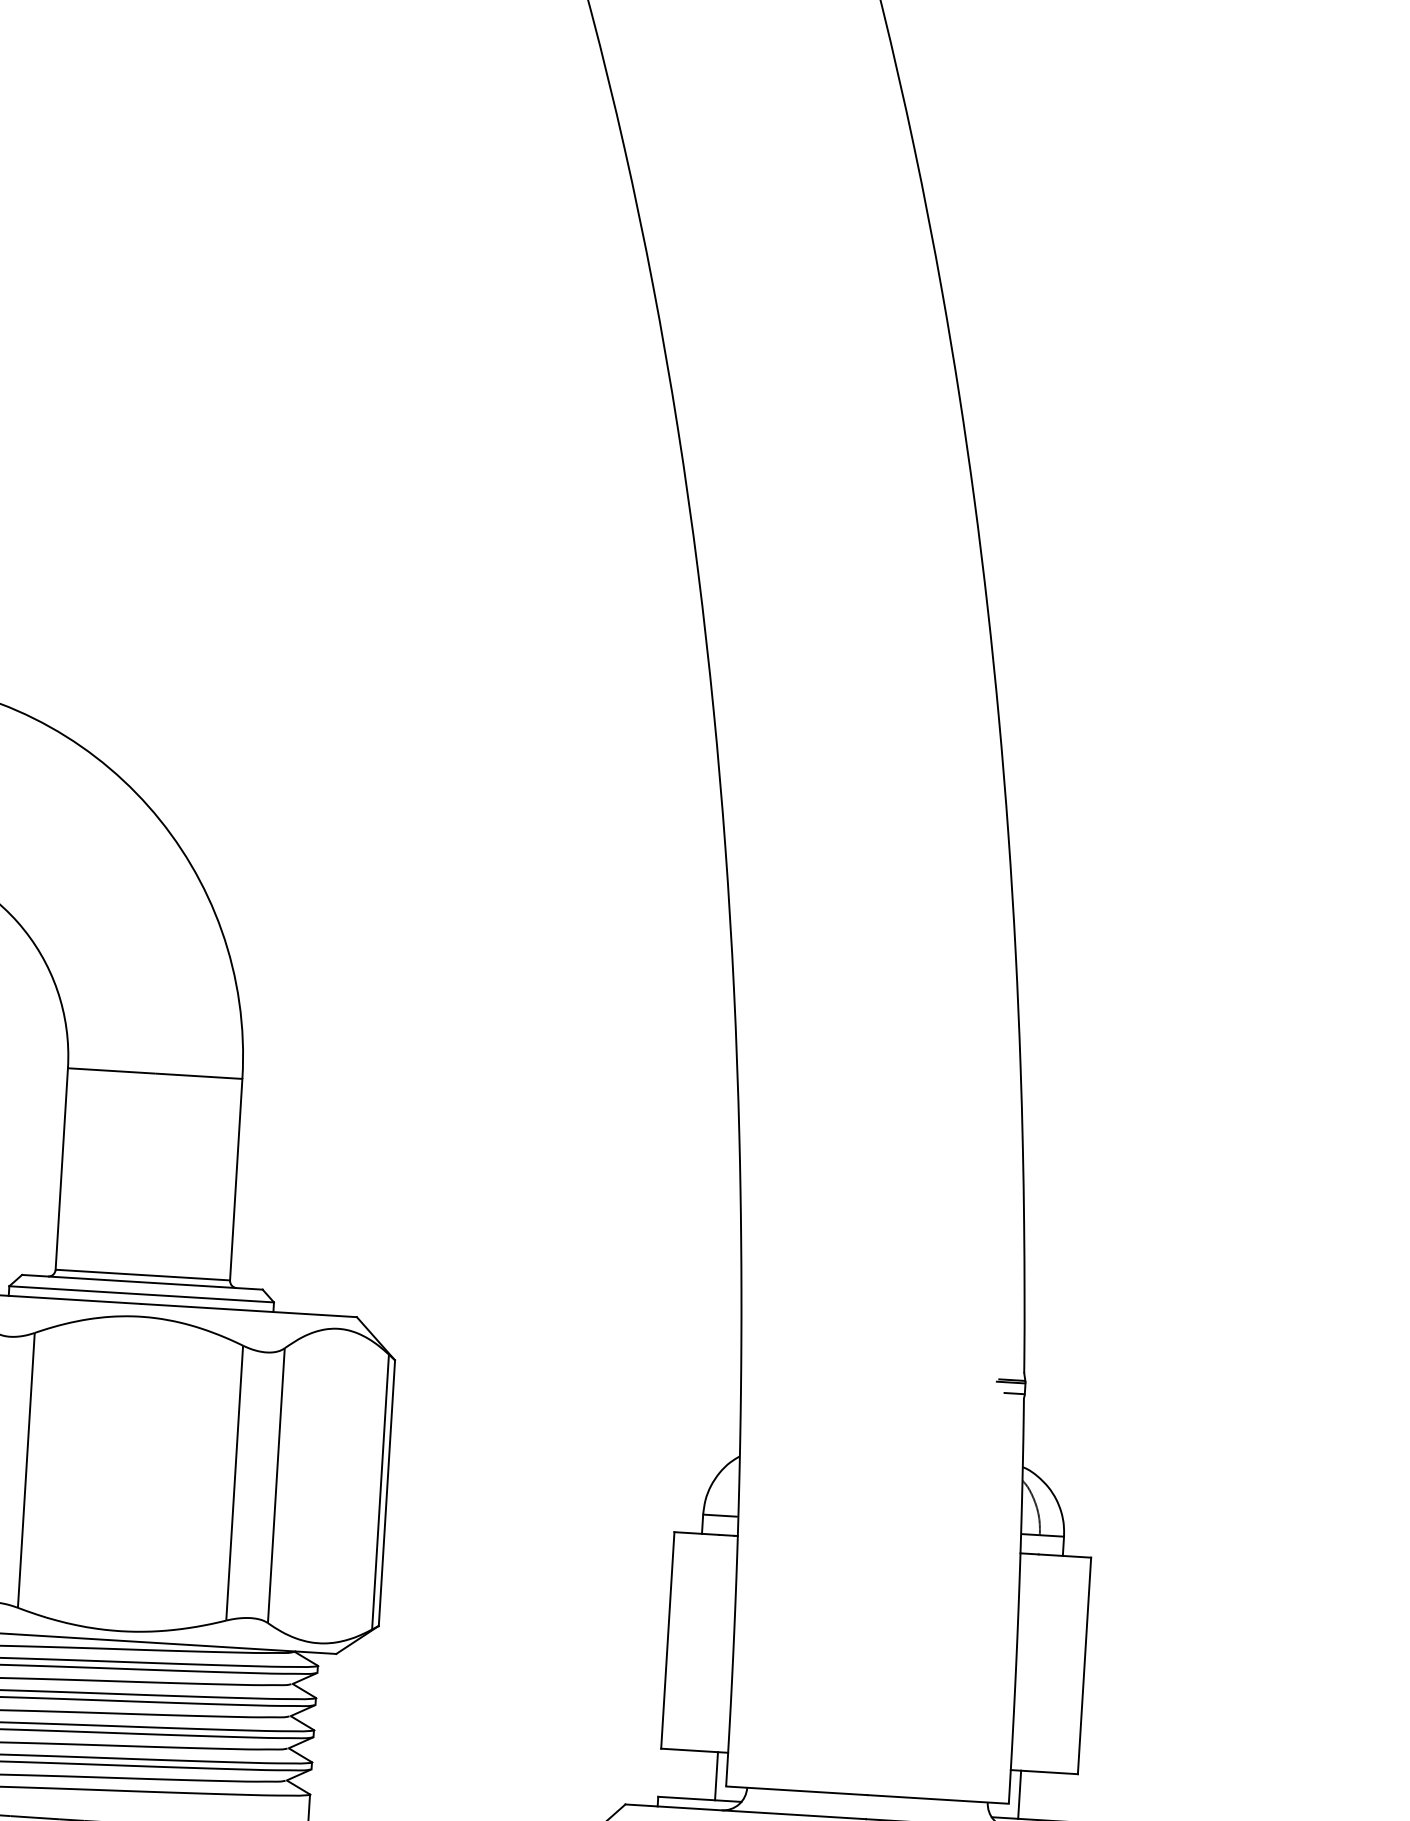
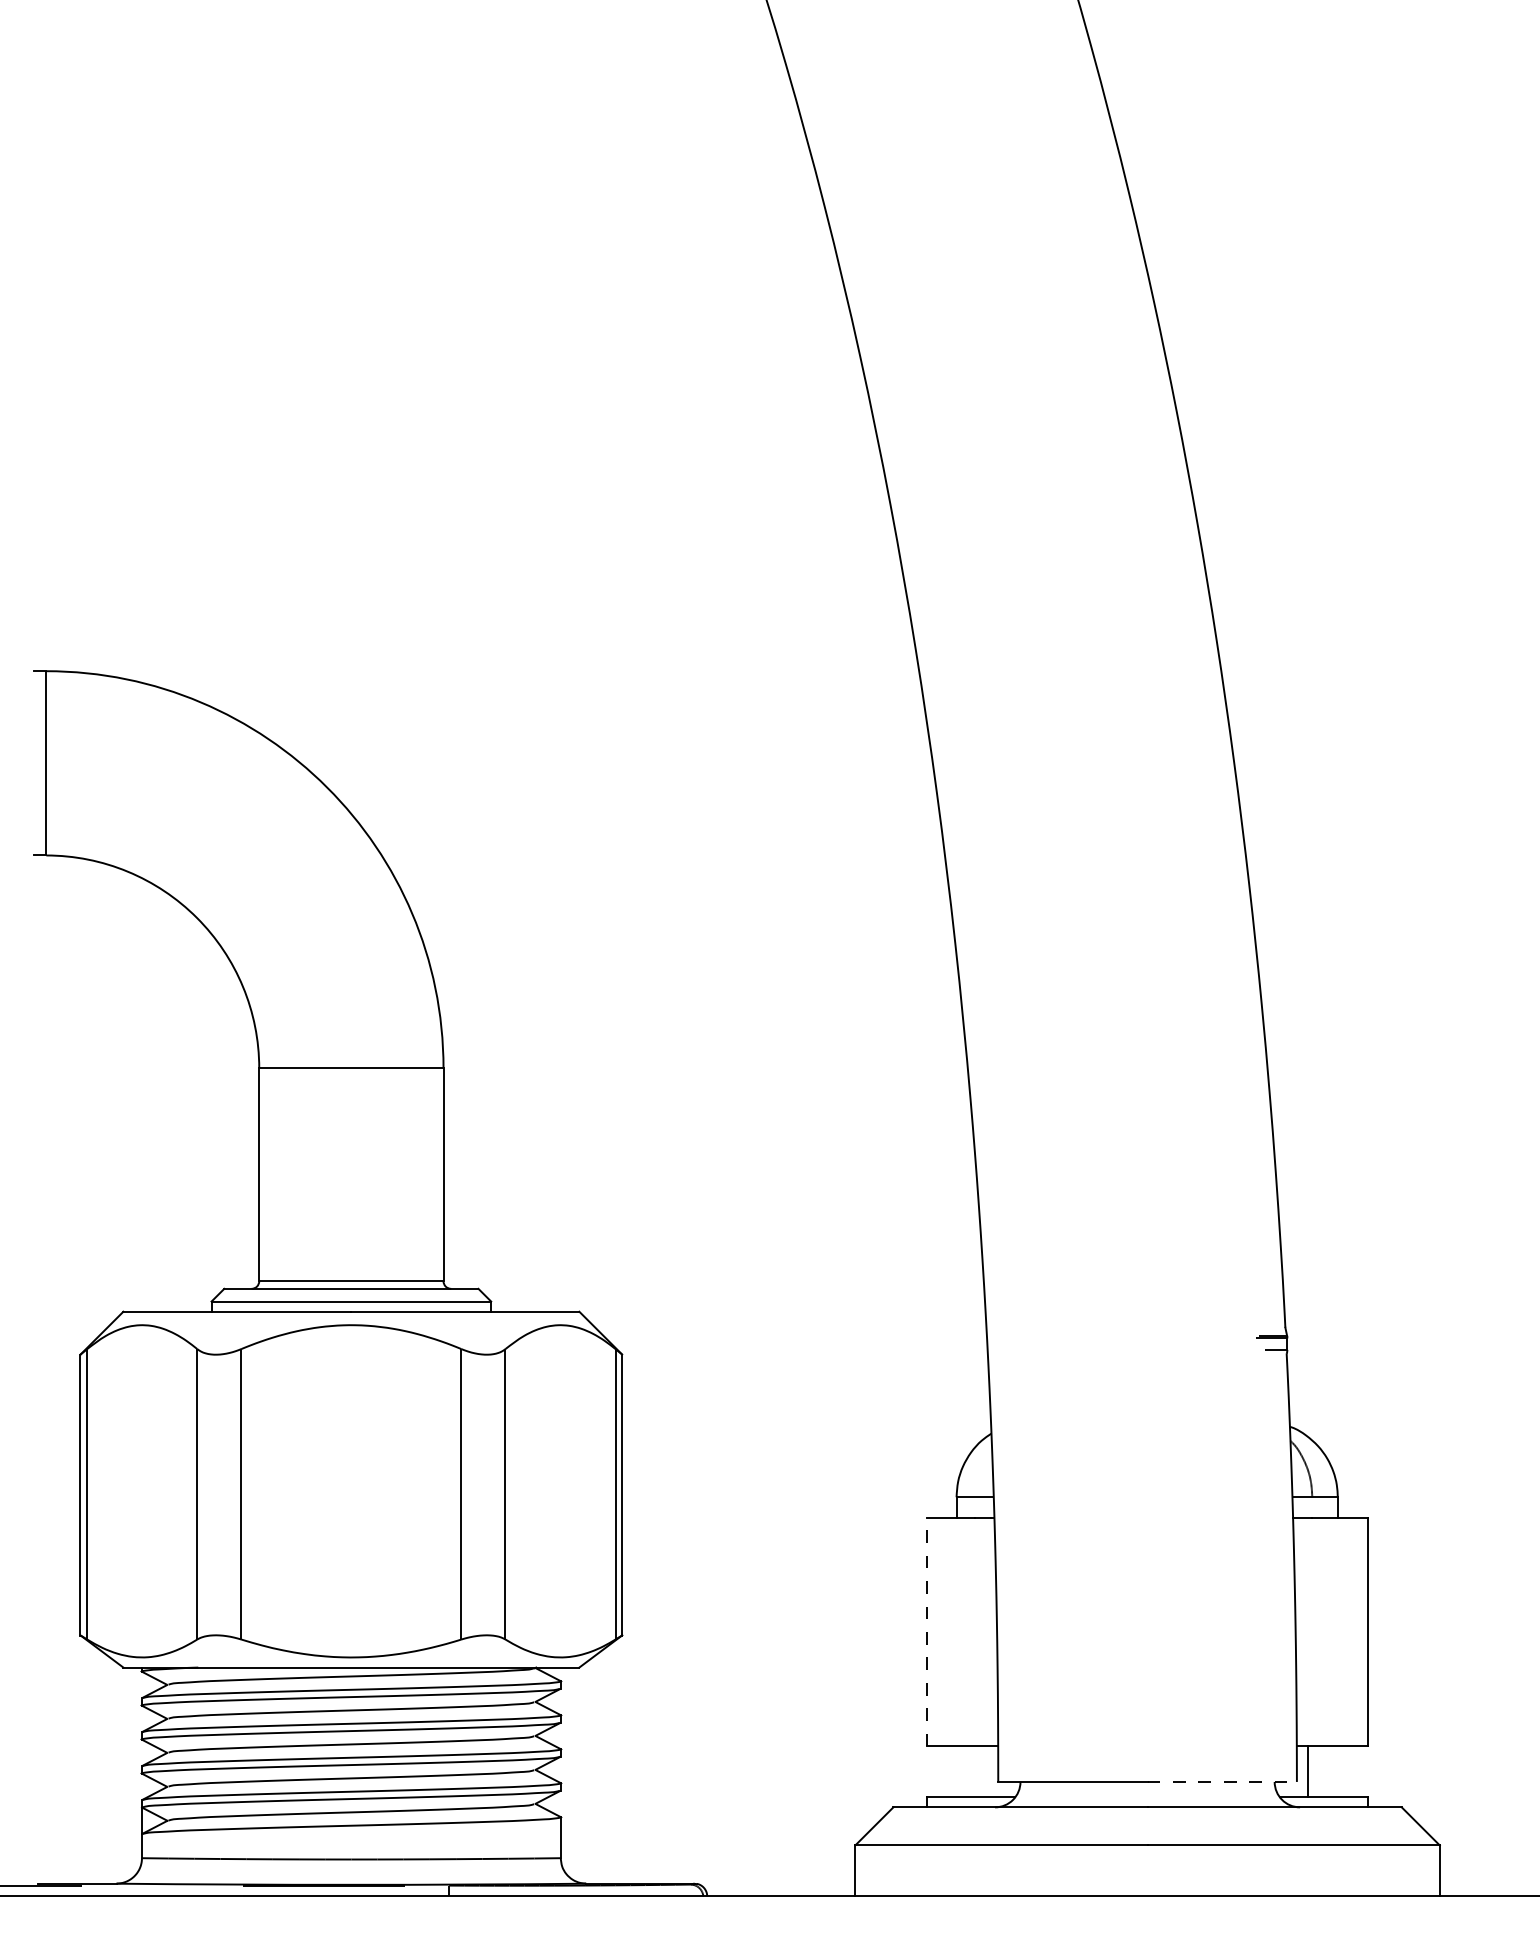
line: (667, 1639) -> (927, 1631), solid -> dashed
line: (716, 1775) -> (987, 1771), removed
line: (938, 1799) -> (1222, 1781), solid -> dashed

